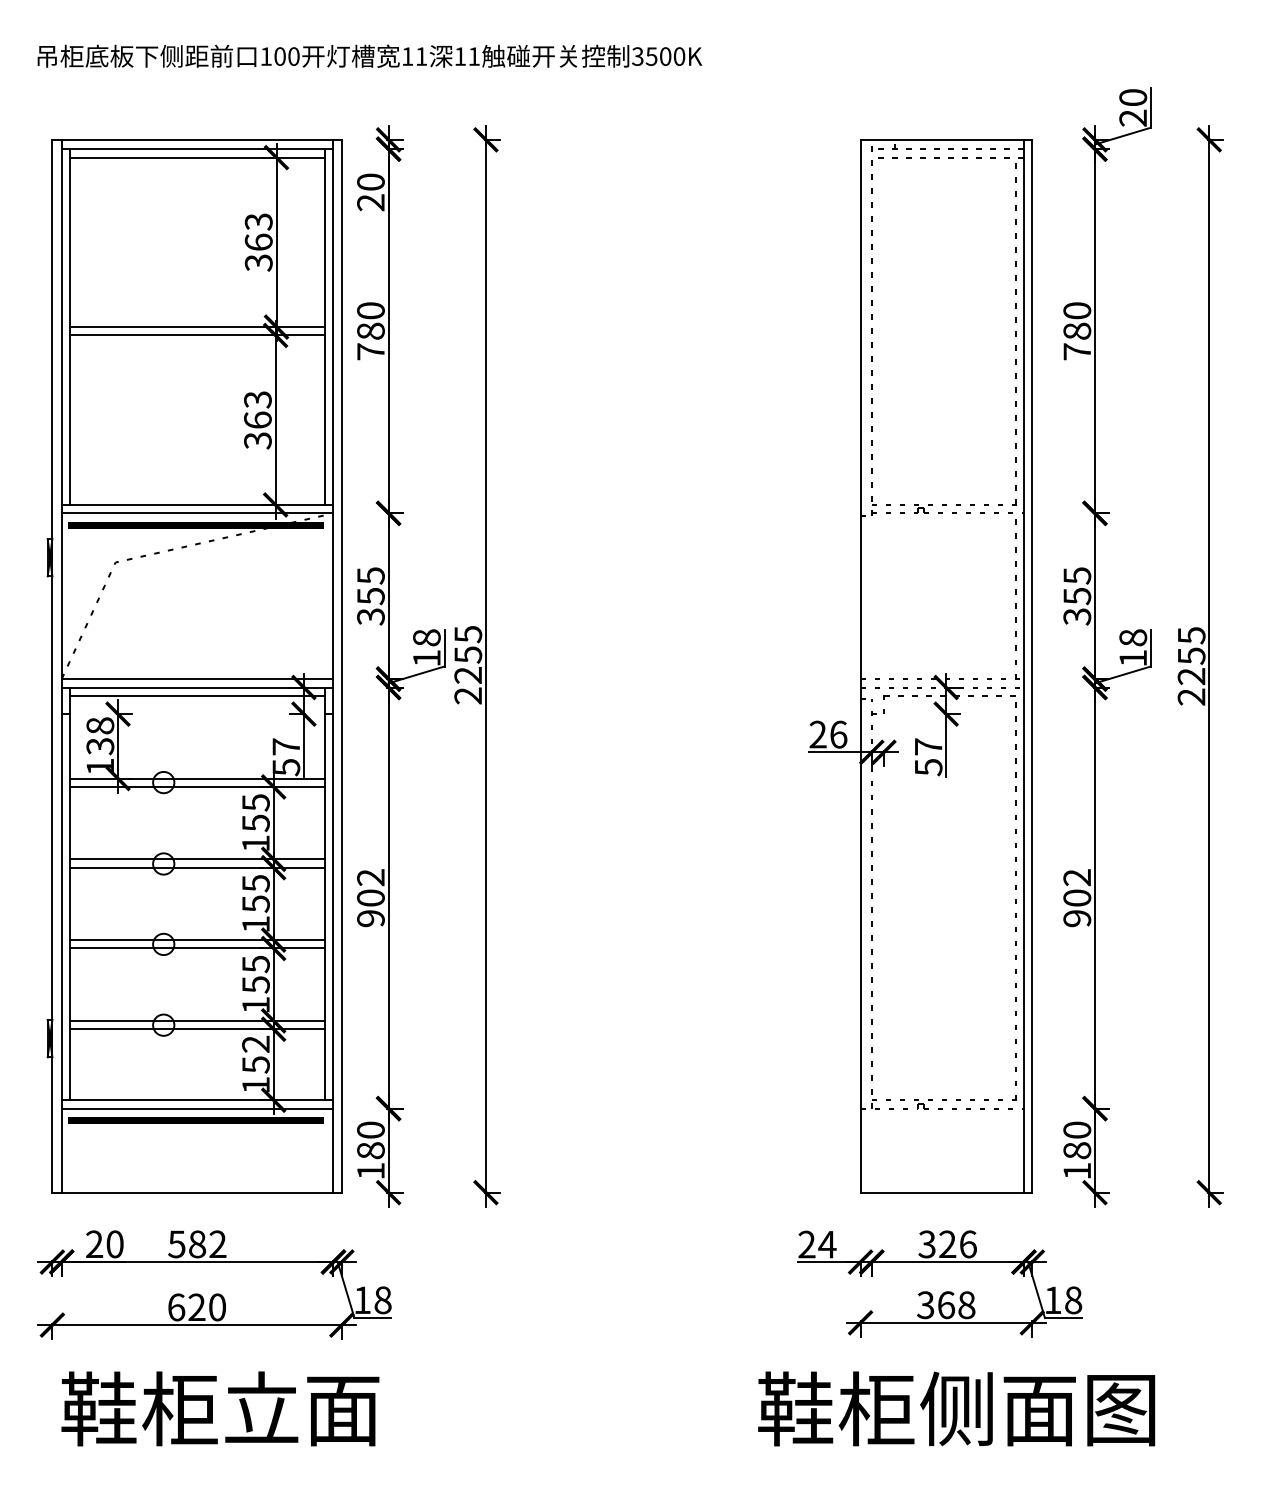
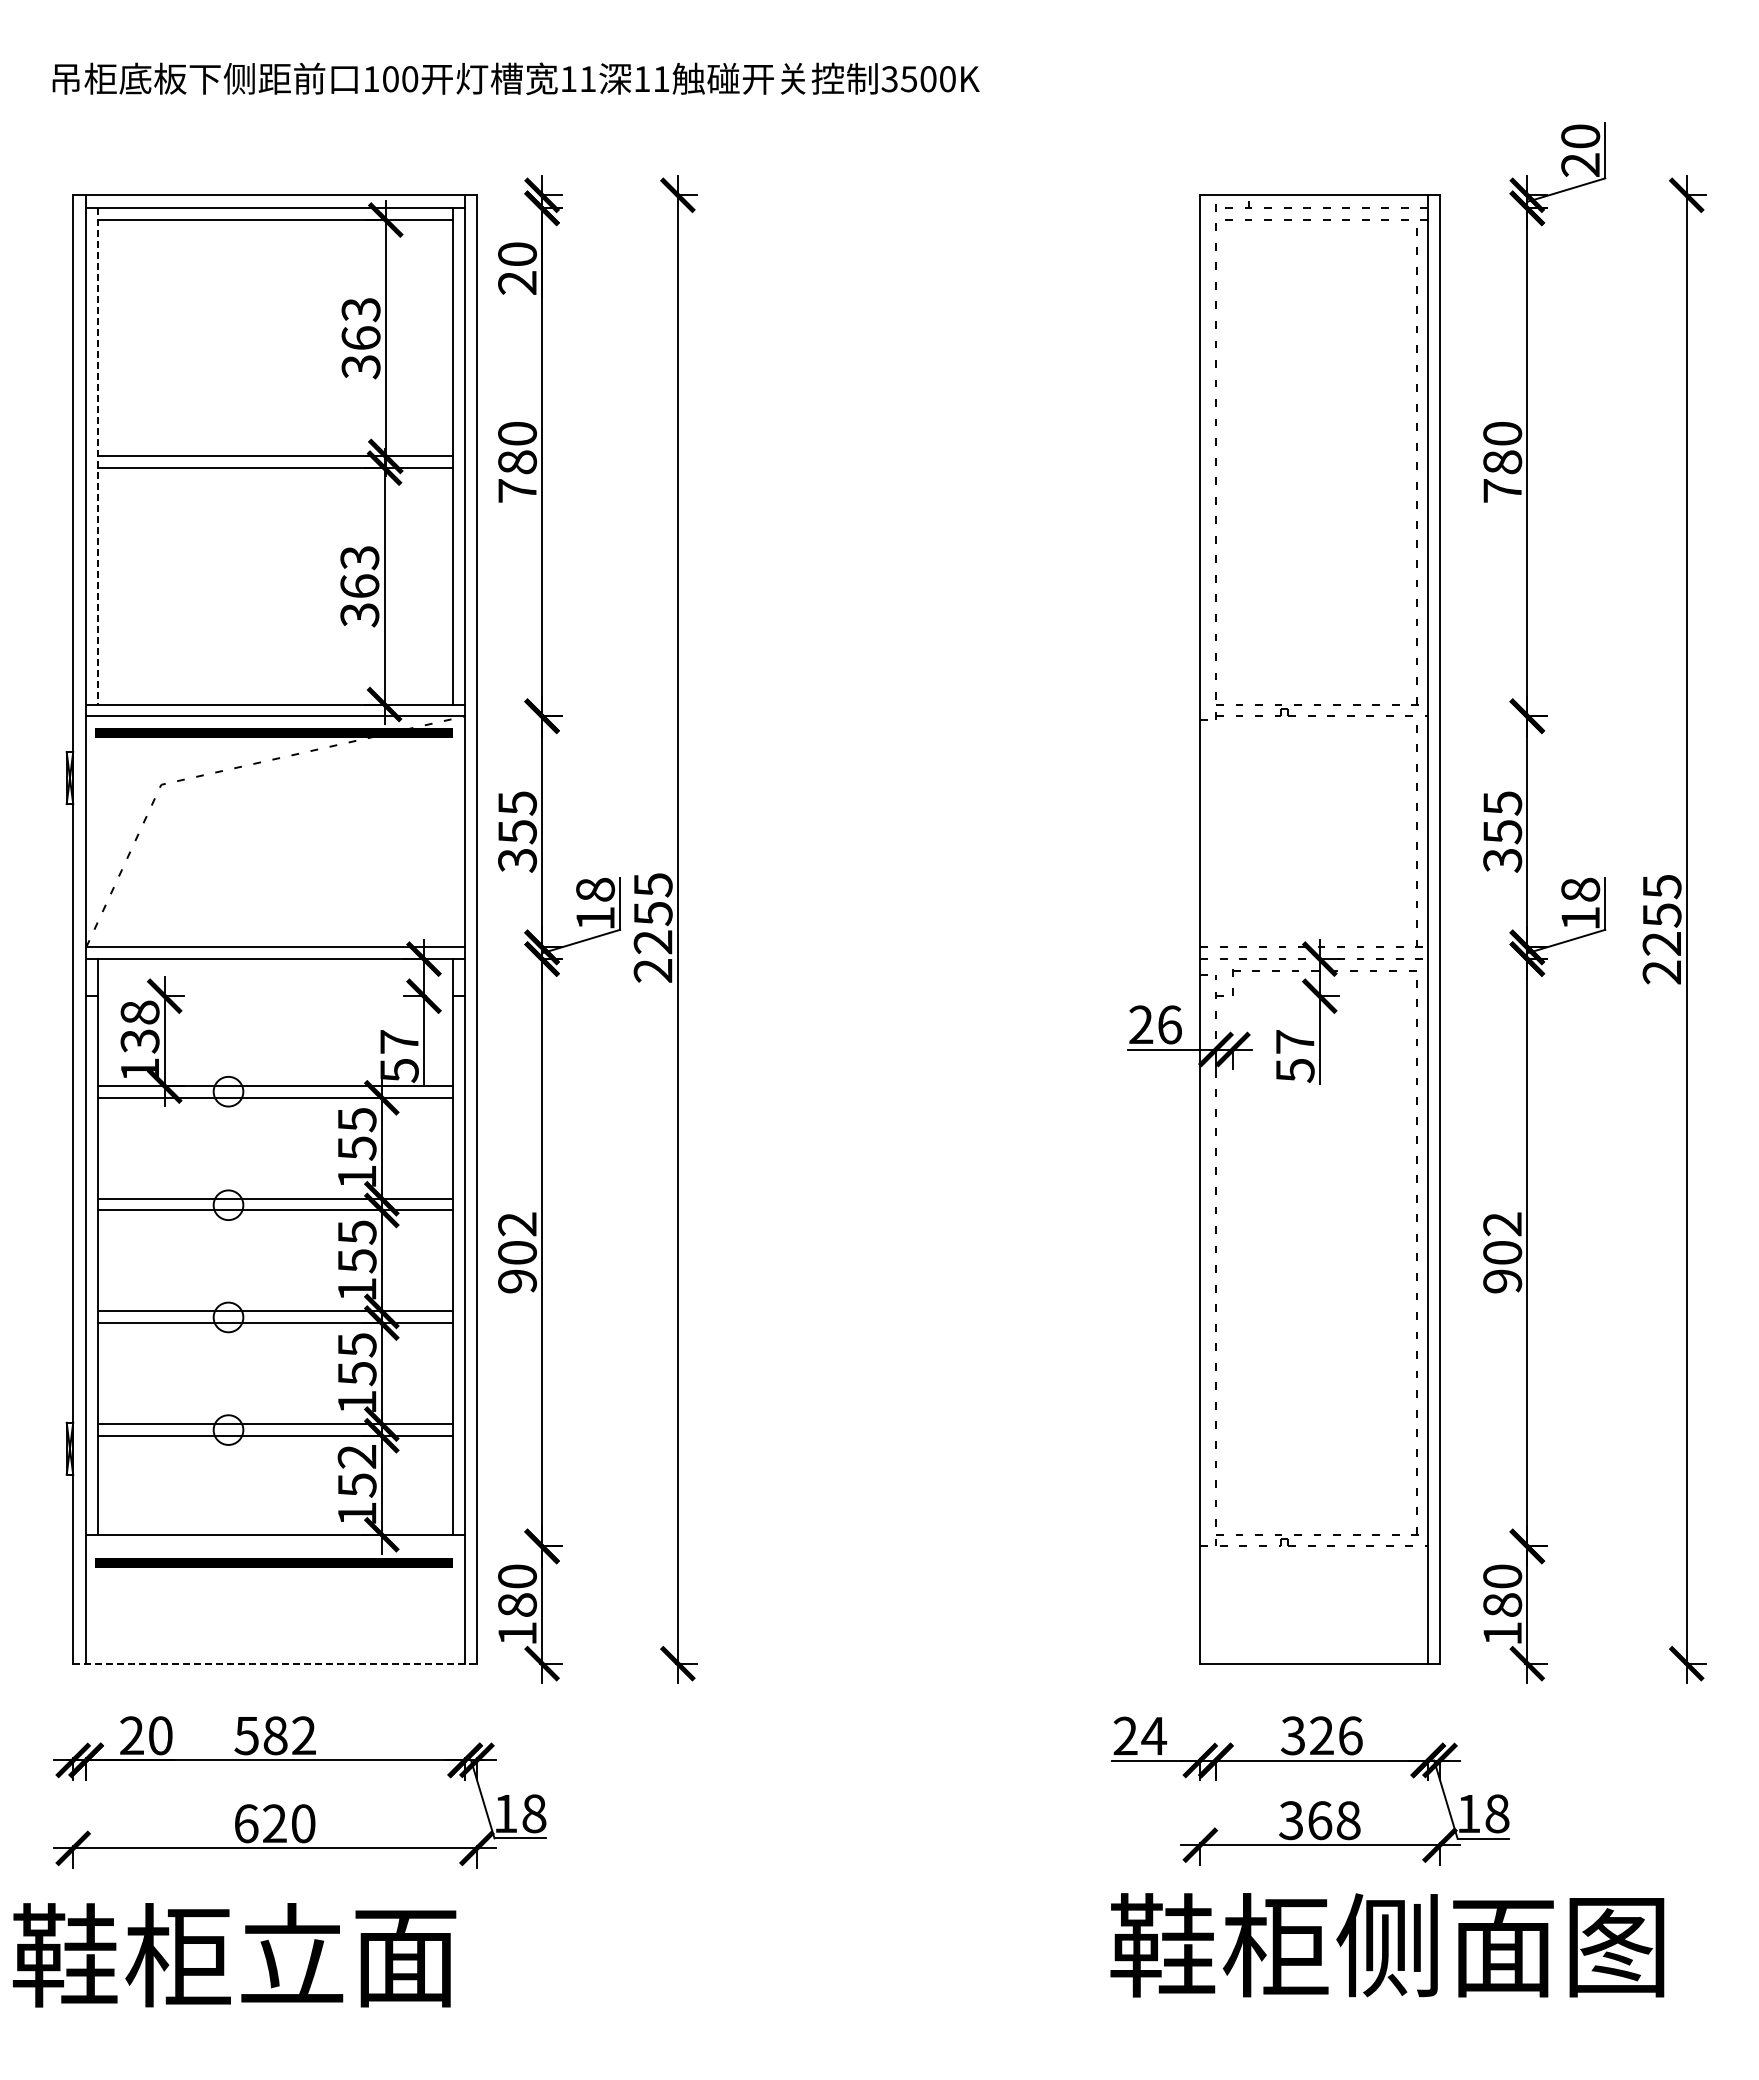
line: (69, 327) -> (97, 456), solid -> dashed
line: (197, 695) -> (275, 970), removed
line: (197, 1108) -> (275, 1546), removed
line: (197, 1192) -> (275, 1663), solid -> dashed
text: (220, 1409) -> (234, 1955), moved
text: (956, 1409) -> (1387, 1945), moved

